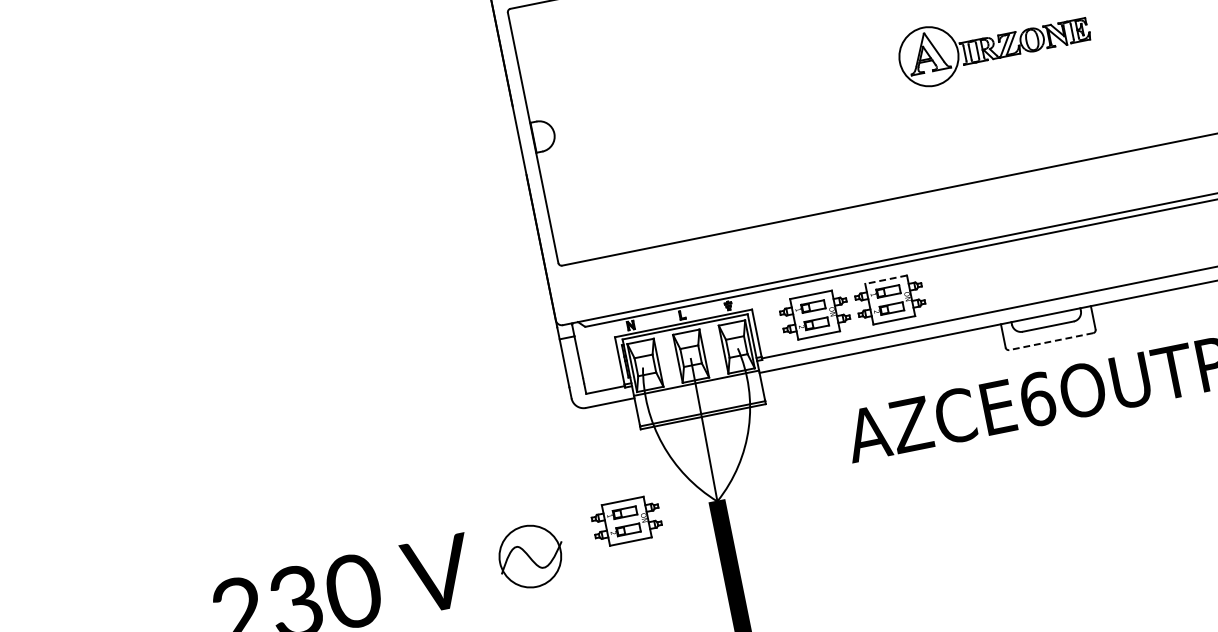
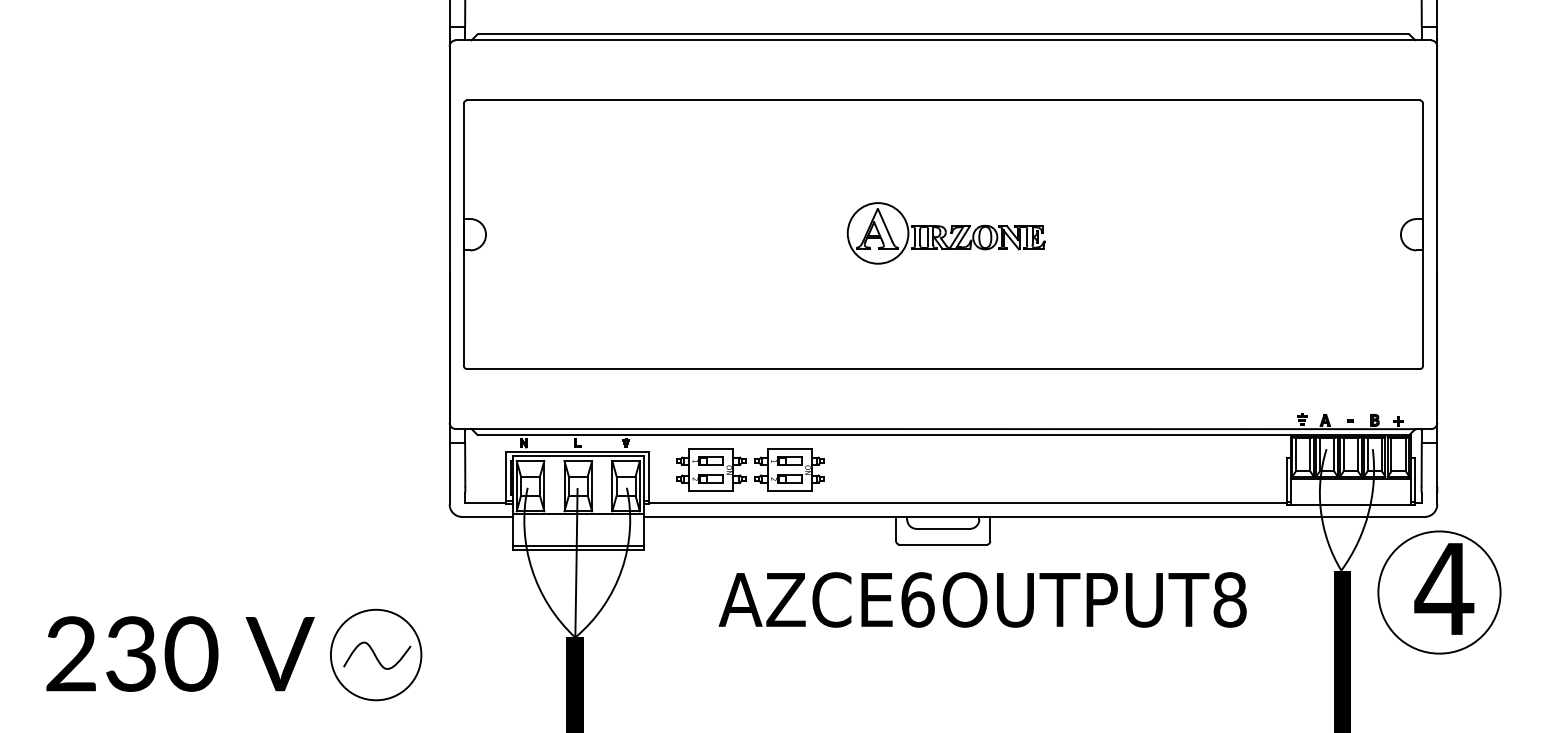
line: (885, 279) -> (789, 448), dashed -> solid
line: (1051, 341) -> (943, 544), dashed -> solid
part: (626, 520) -> (480, 638), removed
circle: (529, 556) -> (375, 654), size x1.43

